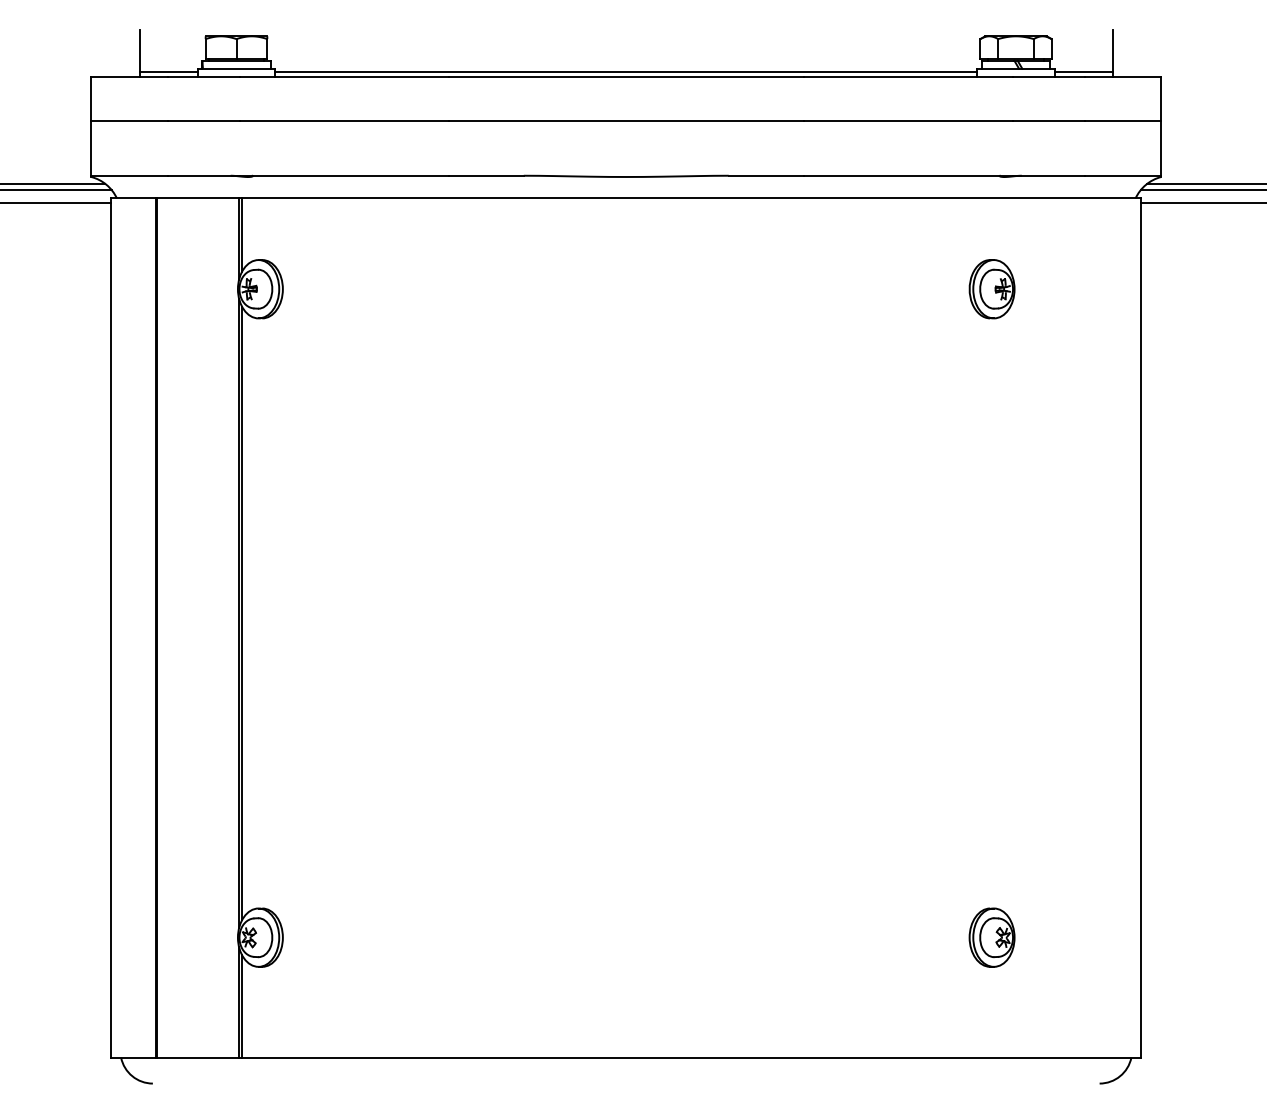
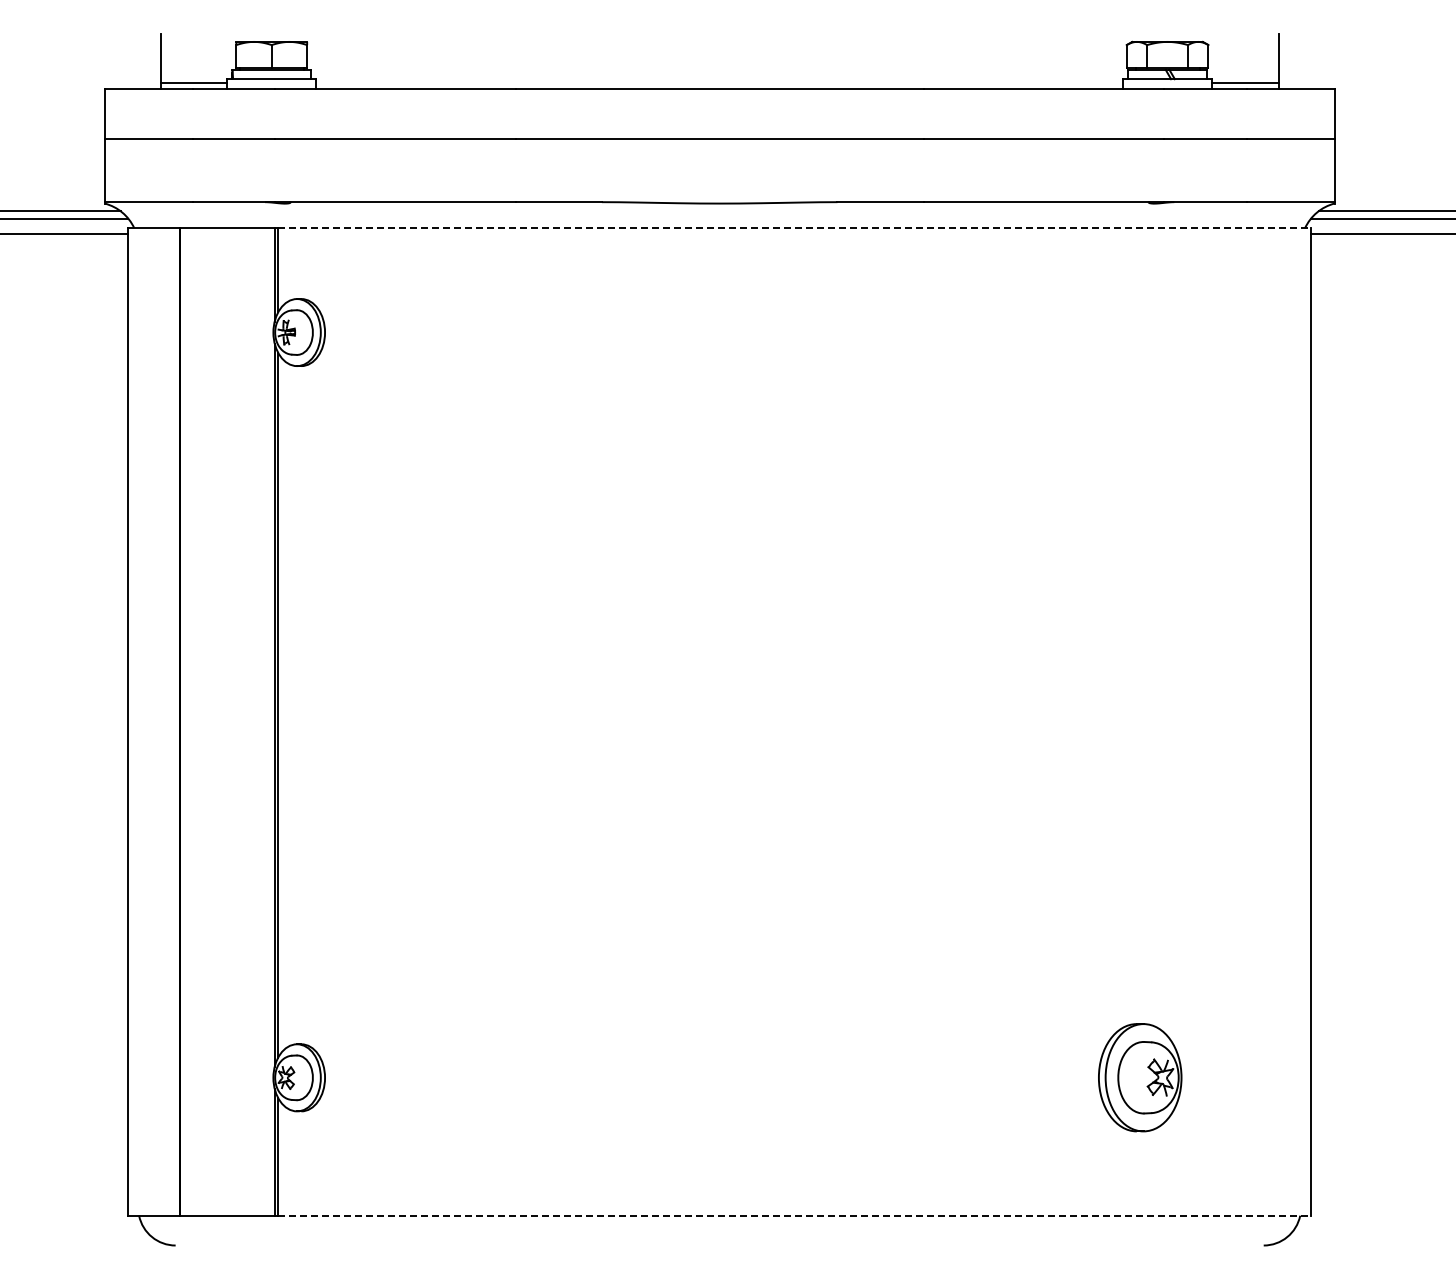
line: (626, 71) -> (719, 82), removed
line: (691, 198) -> (794, 228), solid -> dashed
part: (991, 289) -> (1139, 332), removed
part: (991, 937) -> (1139, 1077), size x1.6
line: (691, 1057) -> (794, 1215), solid -> dashed

